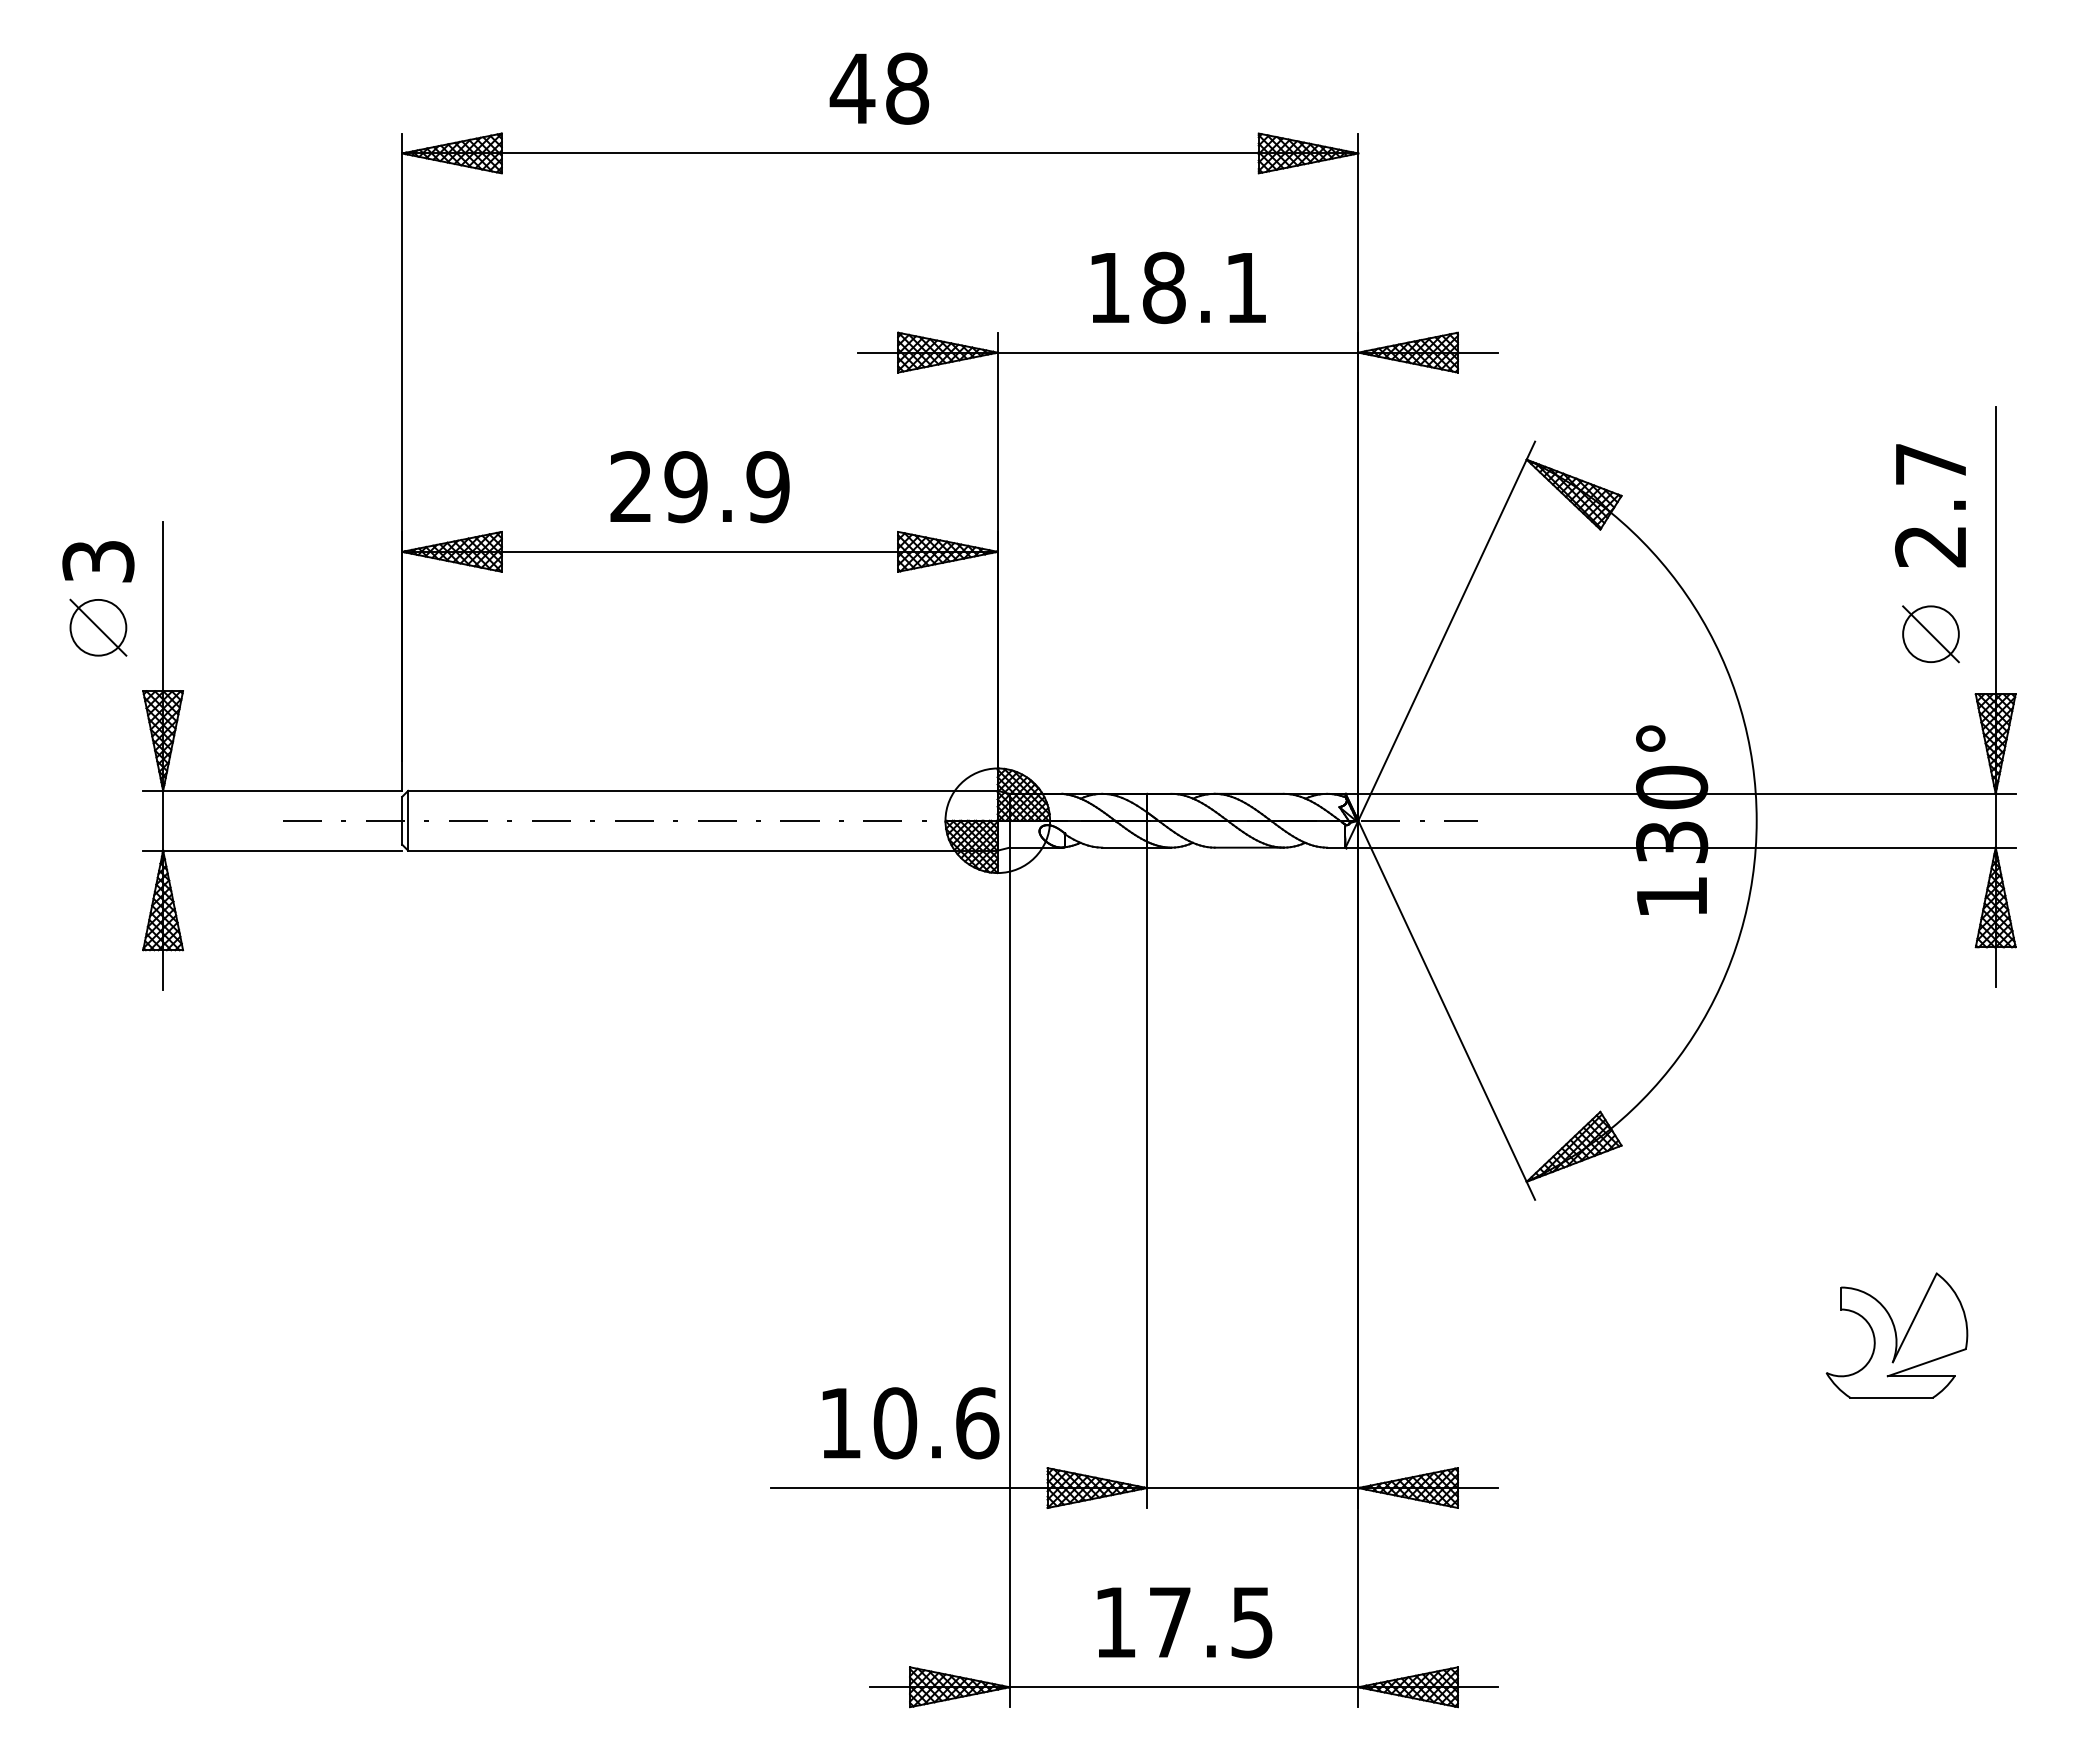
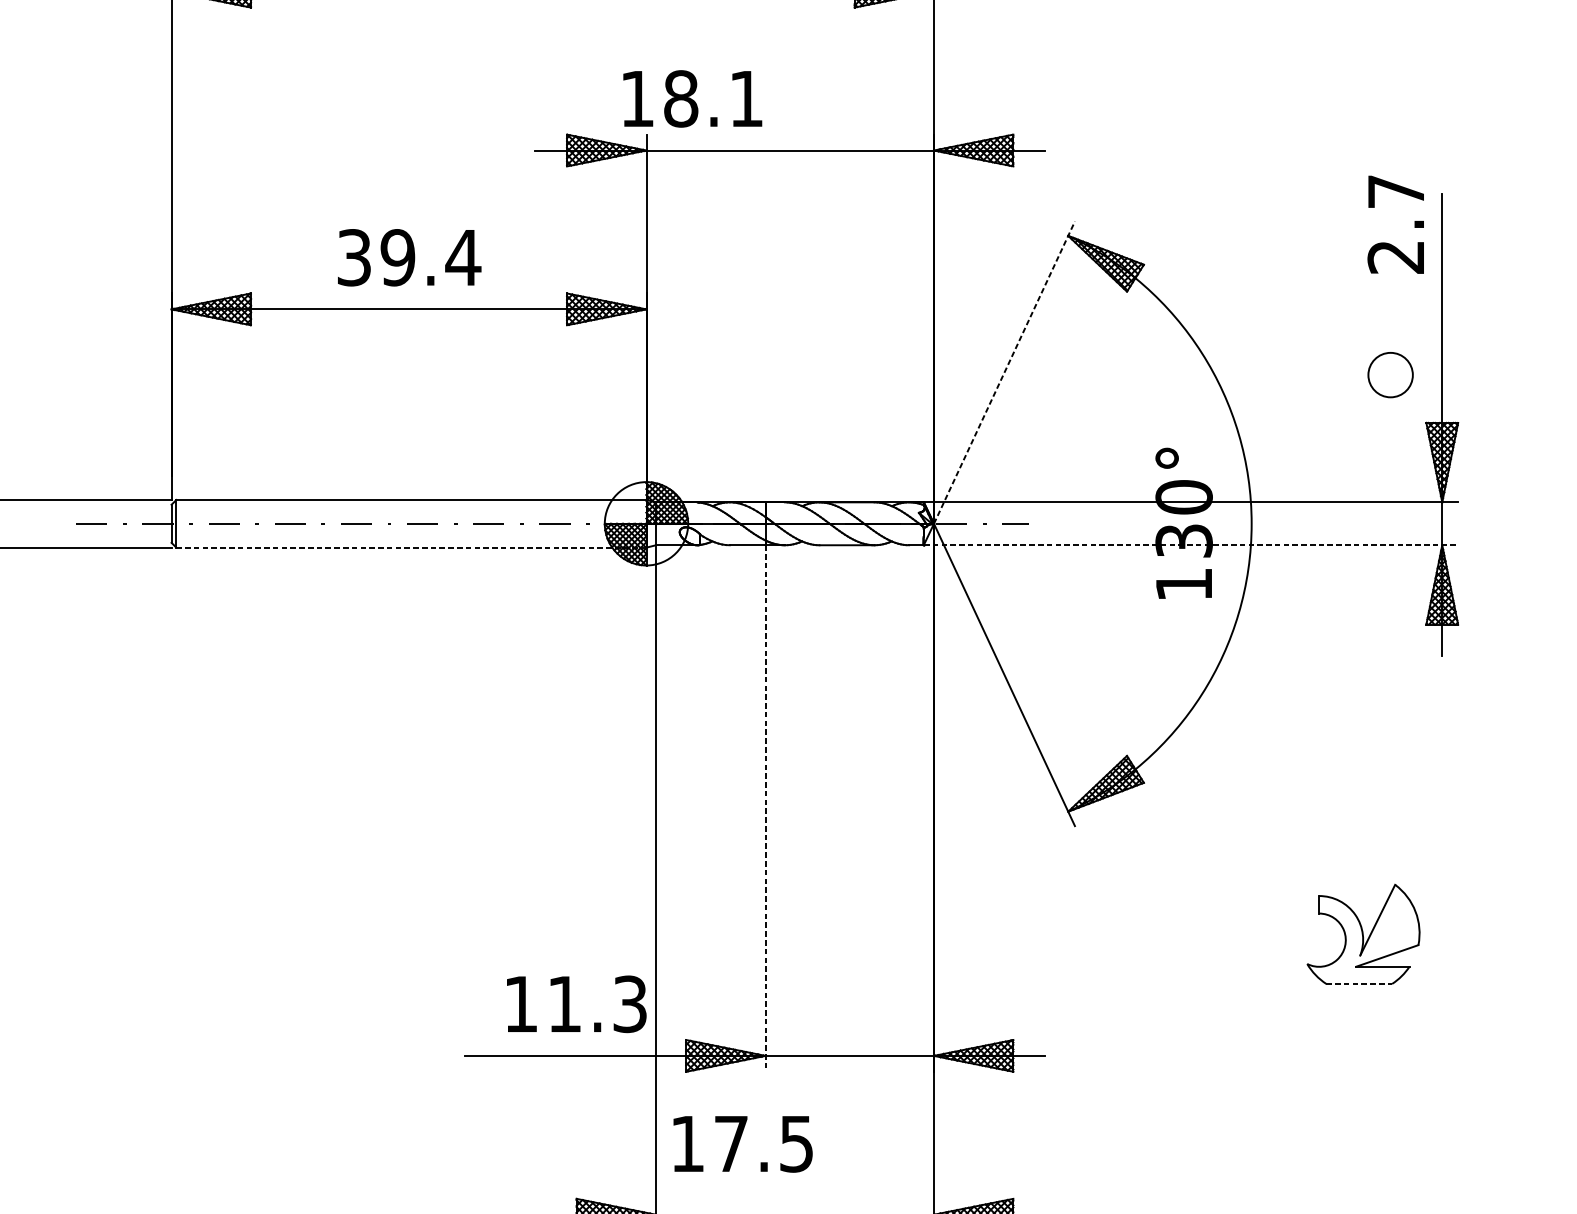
text: (1178, 287) -> (692, 98), moved
text: (700, 487) -> (409, 258), 29.9 -> 39.4
text: (1930, 505) -> (1395, 224), moved
line: (1446, 630) -> (1004, 372), solid -> dashed
line: (1930, 634) -> (1390, 375), removed
line: (1680, 847) -> (1190, 545), solid -> dashed
line: (702, 850) -> (411, 547), solid -> dashed
line: (1147, 1178) -> (765, 809), solid -> dashed
line: (1892, 1397) -> (1359, 983), solid -> dashed
text: (936, 1423) -> (597, 1004), 10.6 -> 11.3
text: (1184, 1622) -> (742, 1143), moved

